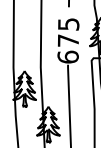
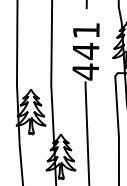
text: (67, 41) -> (85, 51), 675 -> 441

